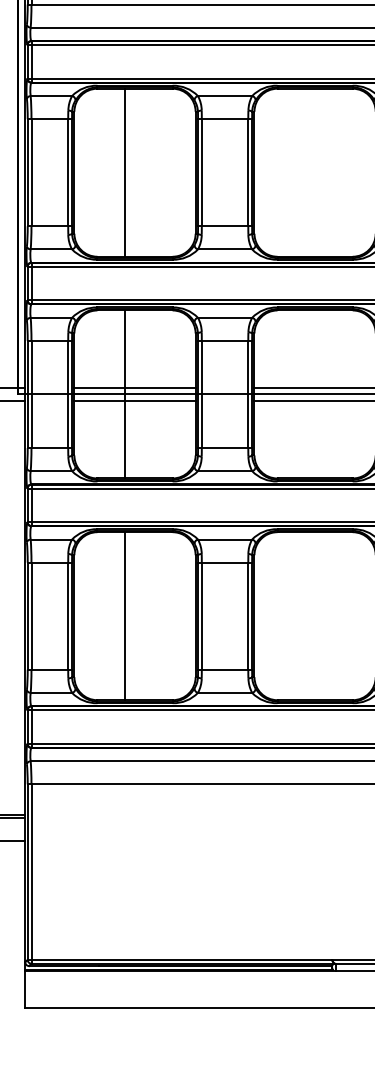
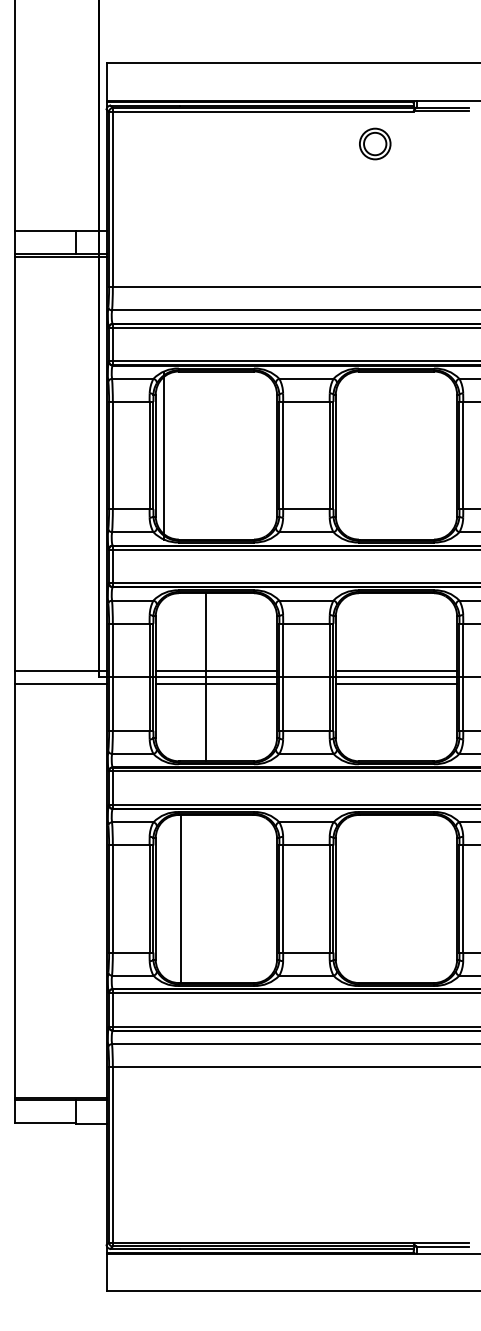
line: (125, 172) -> (164, 455), moved
line: (125, 615) -> (181, 898), moved

